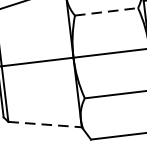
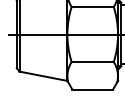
line: (107, 11) -> (93, 6), dashed -> solid
line: (45, 124) -> (43, 76), dashed -> solid

